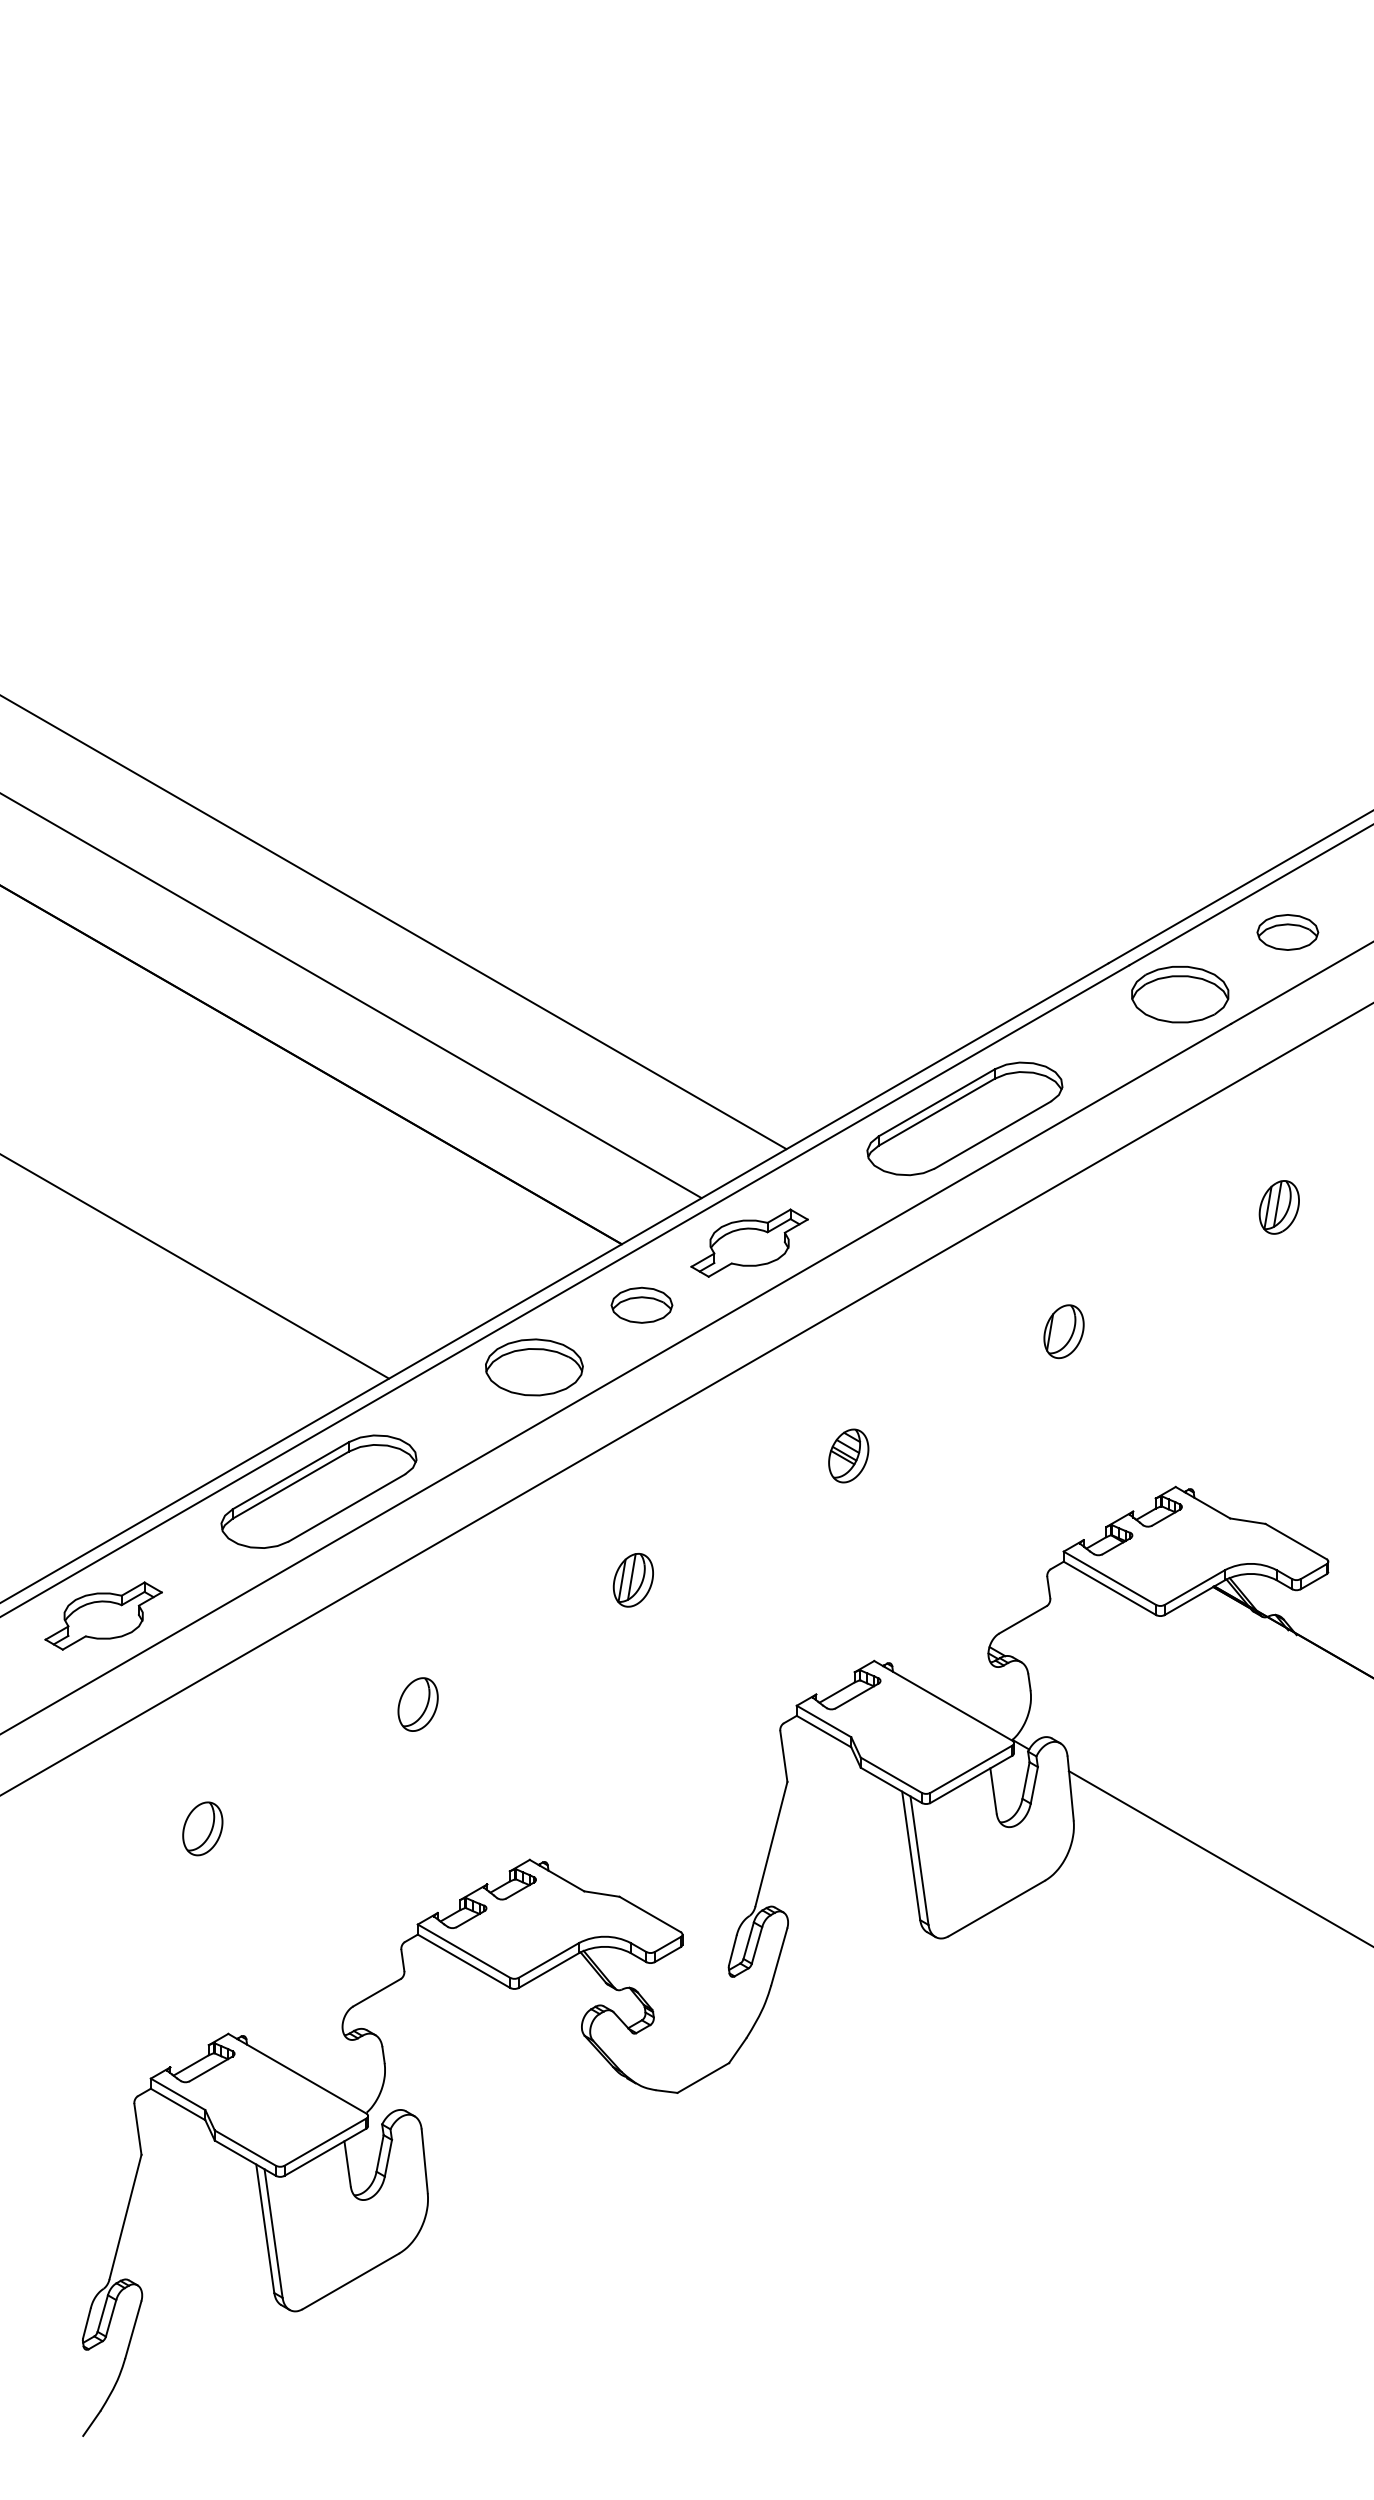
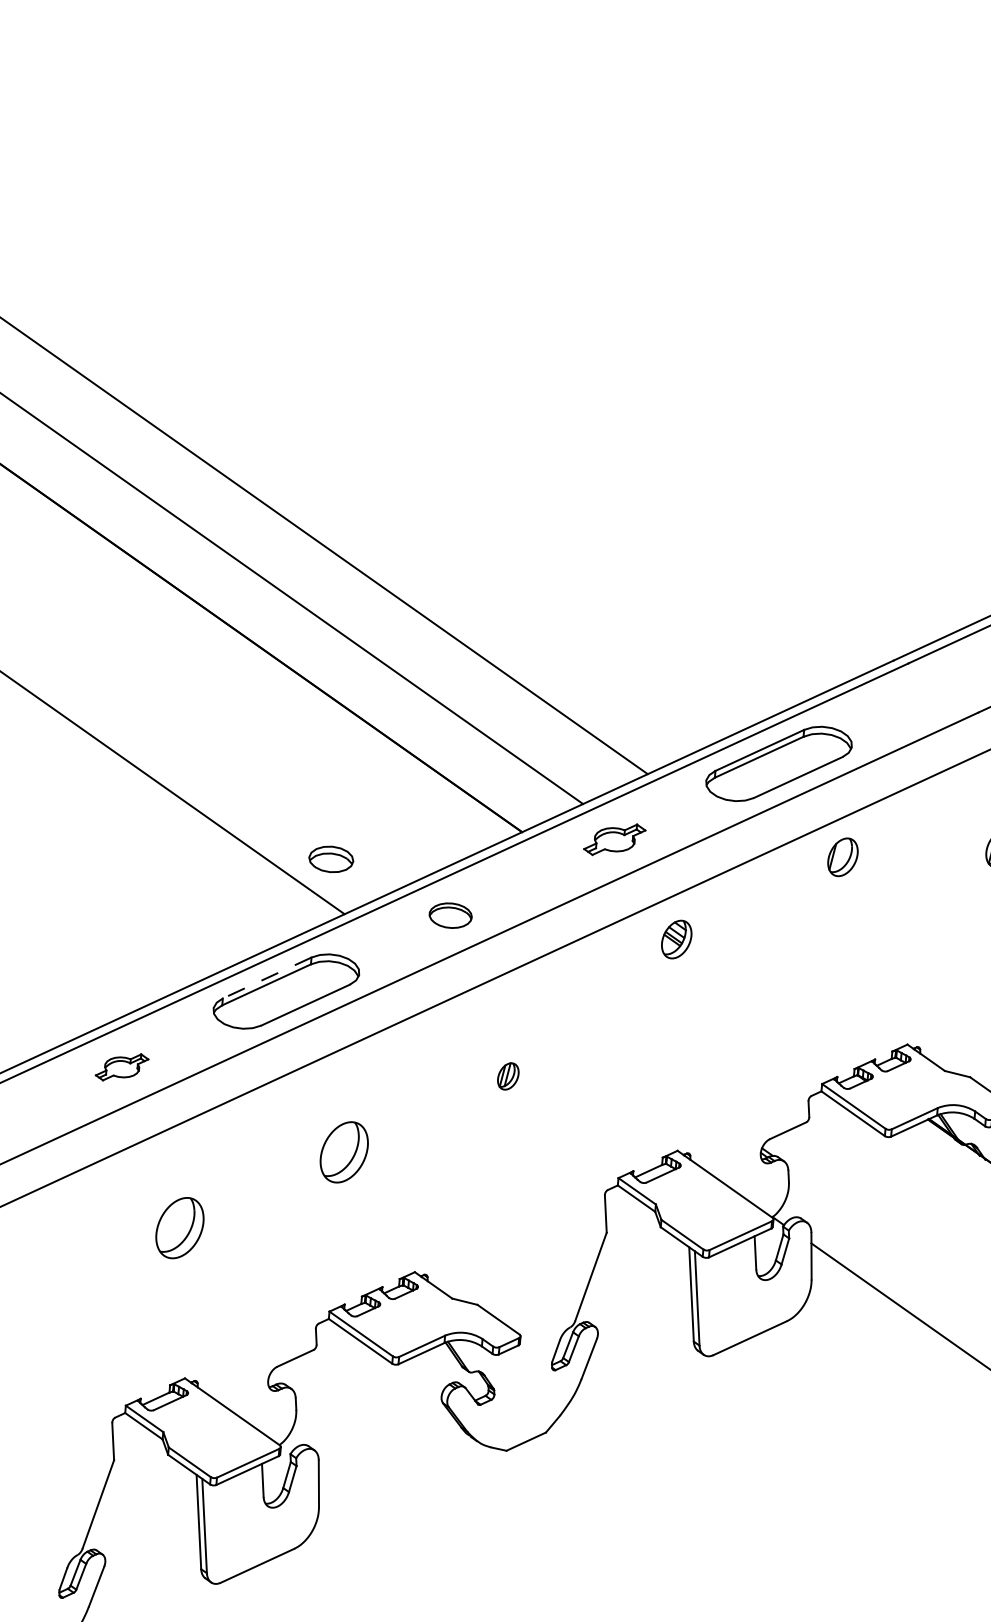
part: (1180, 994) -> (943, 688), removed
part: (749, 1242) -> (614, 839), size x0.7
part: (641, 1304) -> (331, 858), moved
part: (1063, 1331) -> (842, 857), moved
part: (534, 1367) -> (450, 915), size x0.6
part: (848, 1455) -> (676, 939), moved
line: (290, 1475) -> (266, 977), solid -> dashed
part: (632, 1580) -> (507, 1076), size x0.7
part: (103, 1615) -> (122, 1067), size x0.6
part: (417, 1704) -> (343, 1152), size x1.6
part: (202, 1828) -> (179, 1227), size x1.6

